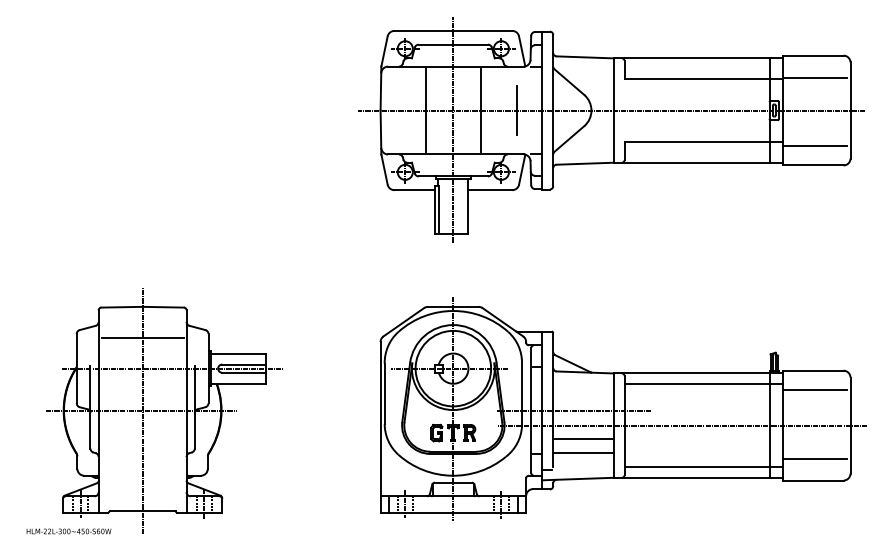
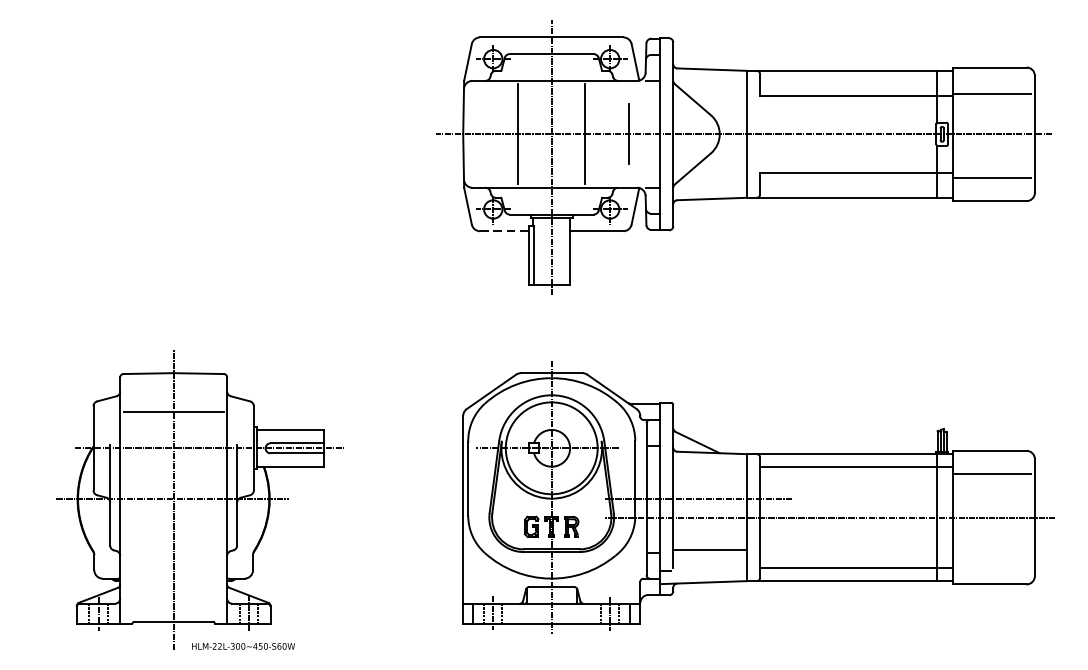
line: (415, 190) -> (505, 231), solid -> dashed
line: (583, 438) -> (710, 533), removed
line: (815, 458) -> (992, 557), removed
text: (68, 531) -> (242, 646), moved

